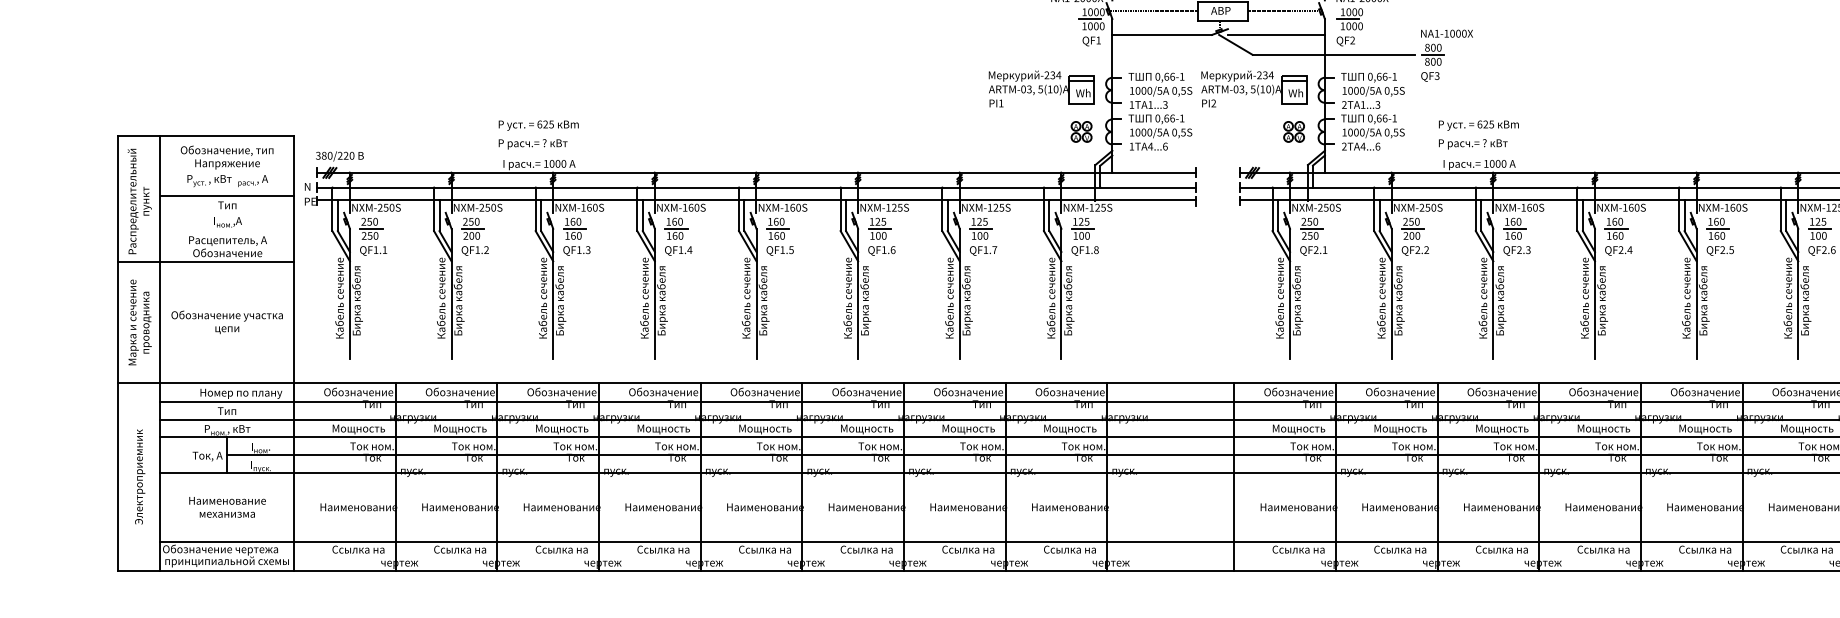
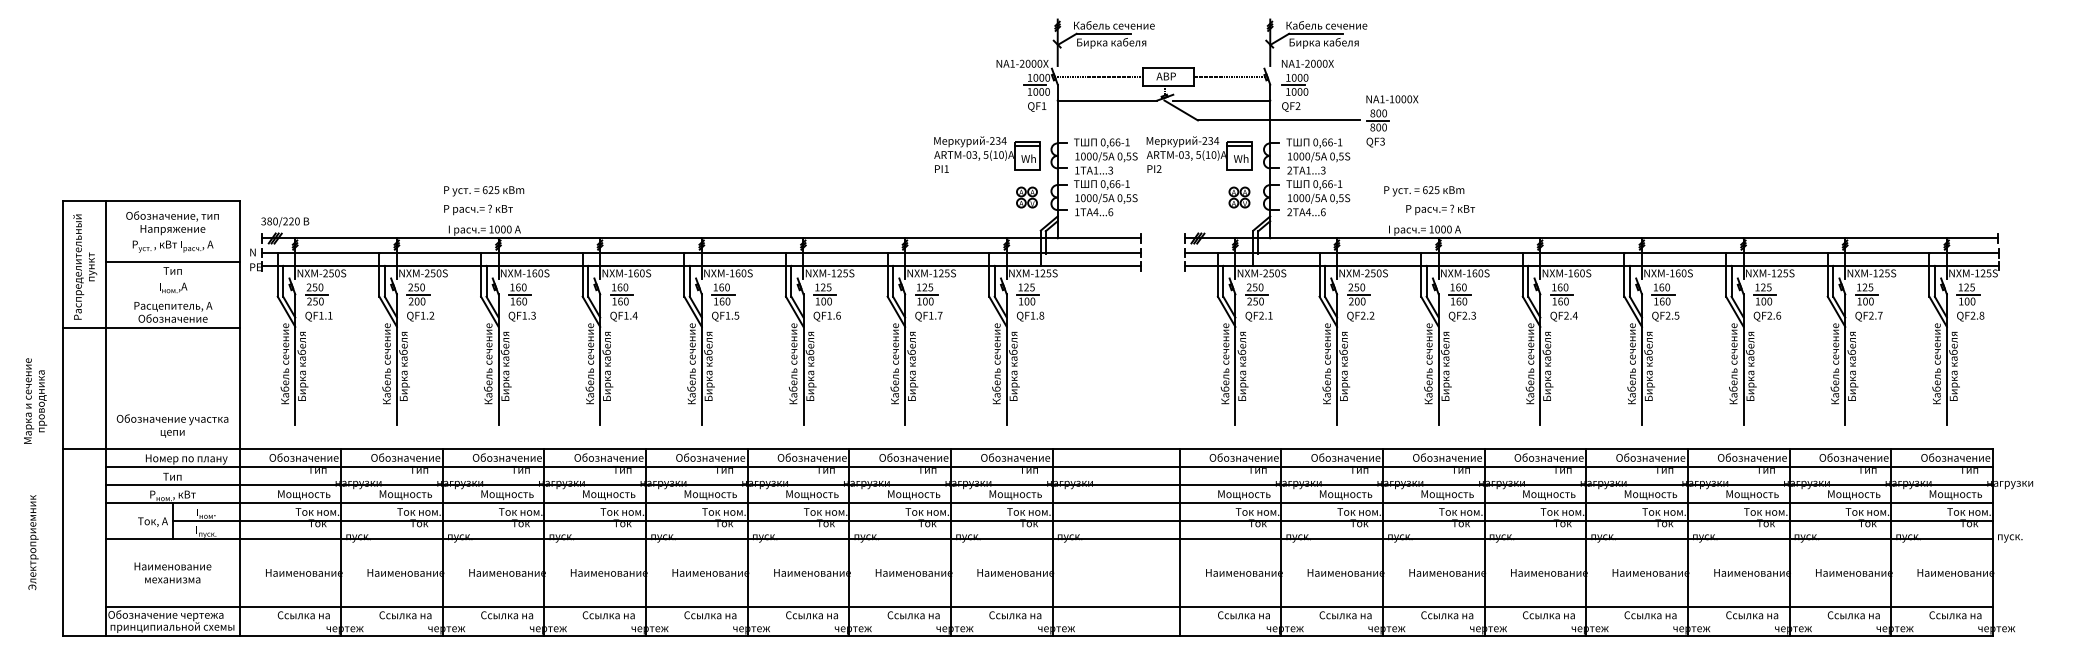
text: (1473, 143) -> (1440, 209), moved
text: (140, 321) -> (35, 400), moved
text: (227, 321) -> (172, 425), moved
text: (140, 476) -> (33, 542), moved

